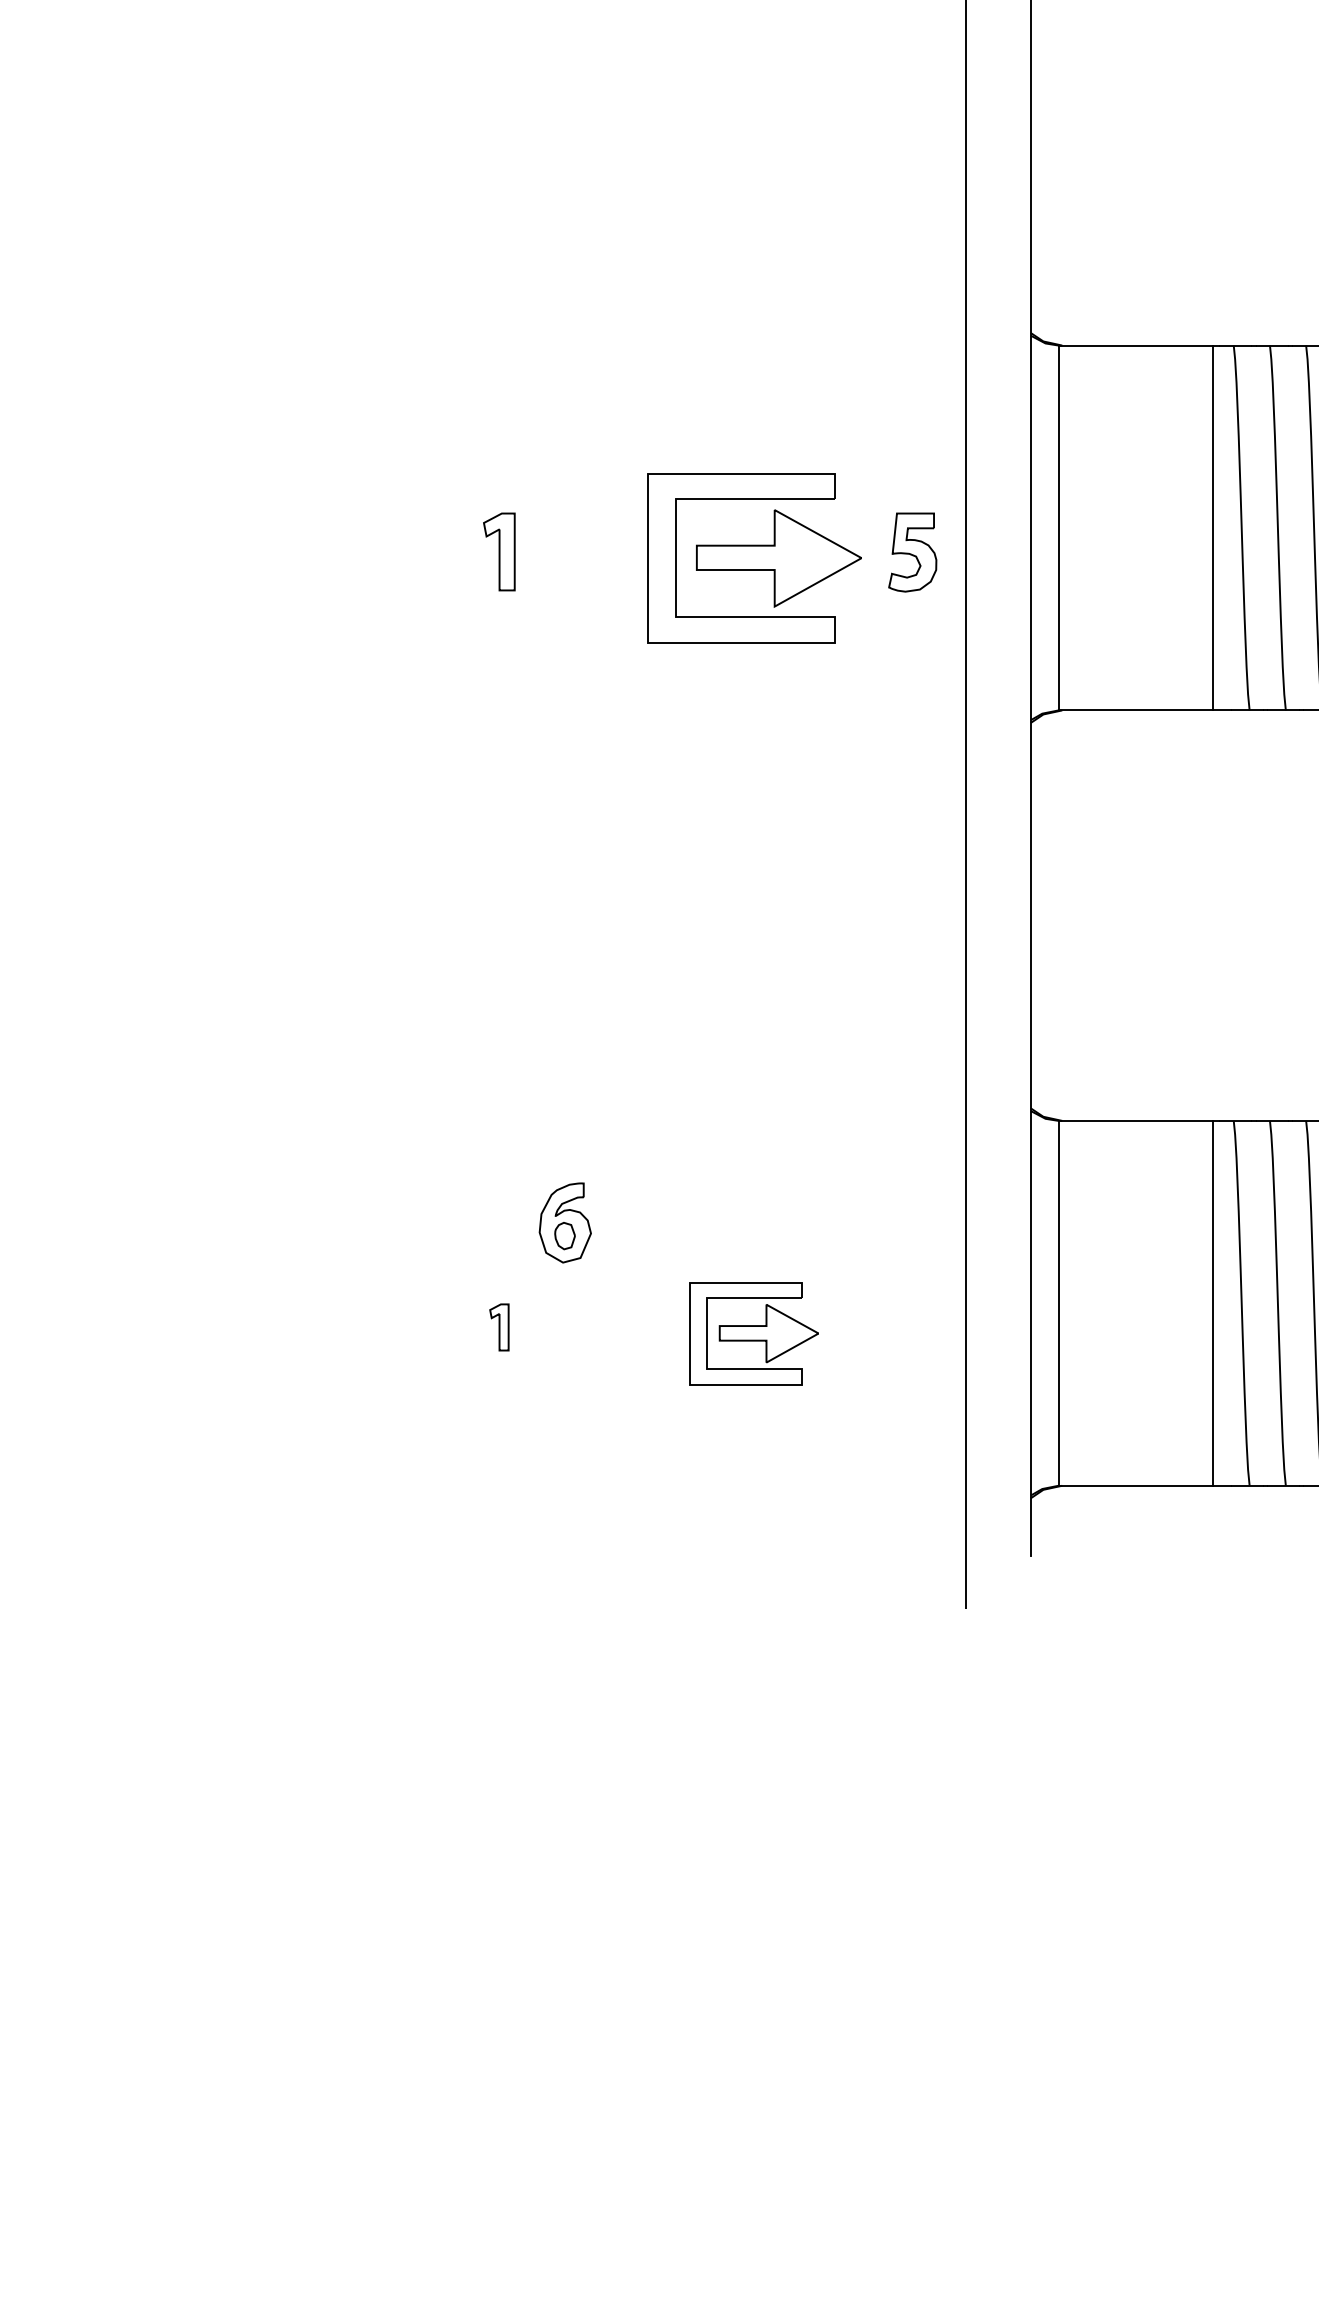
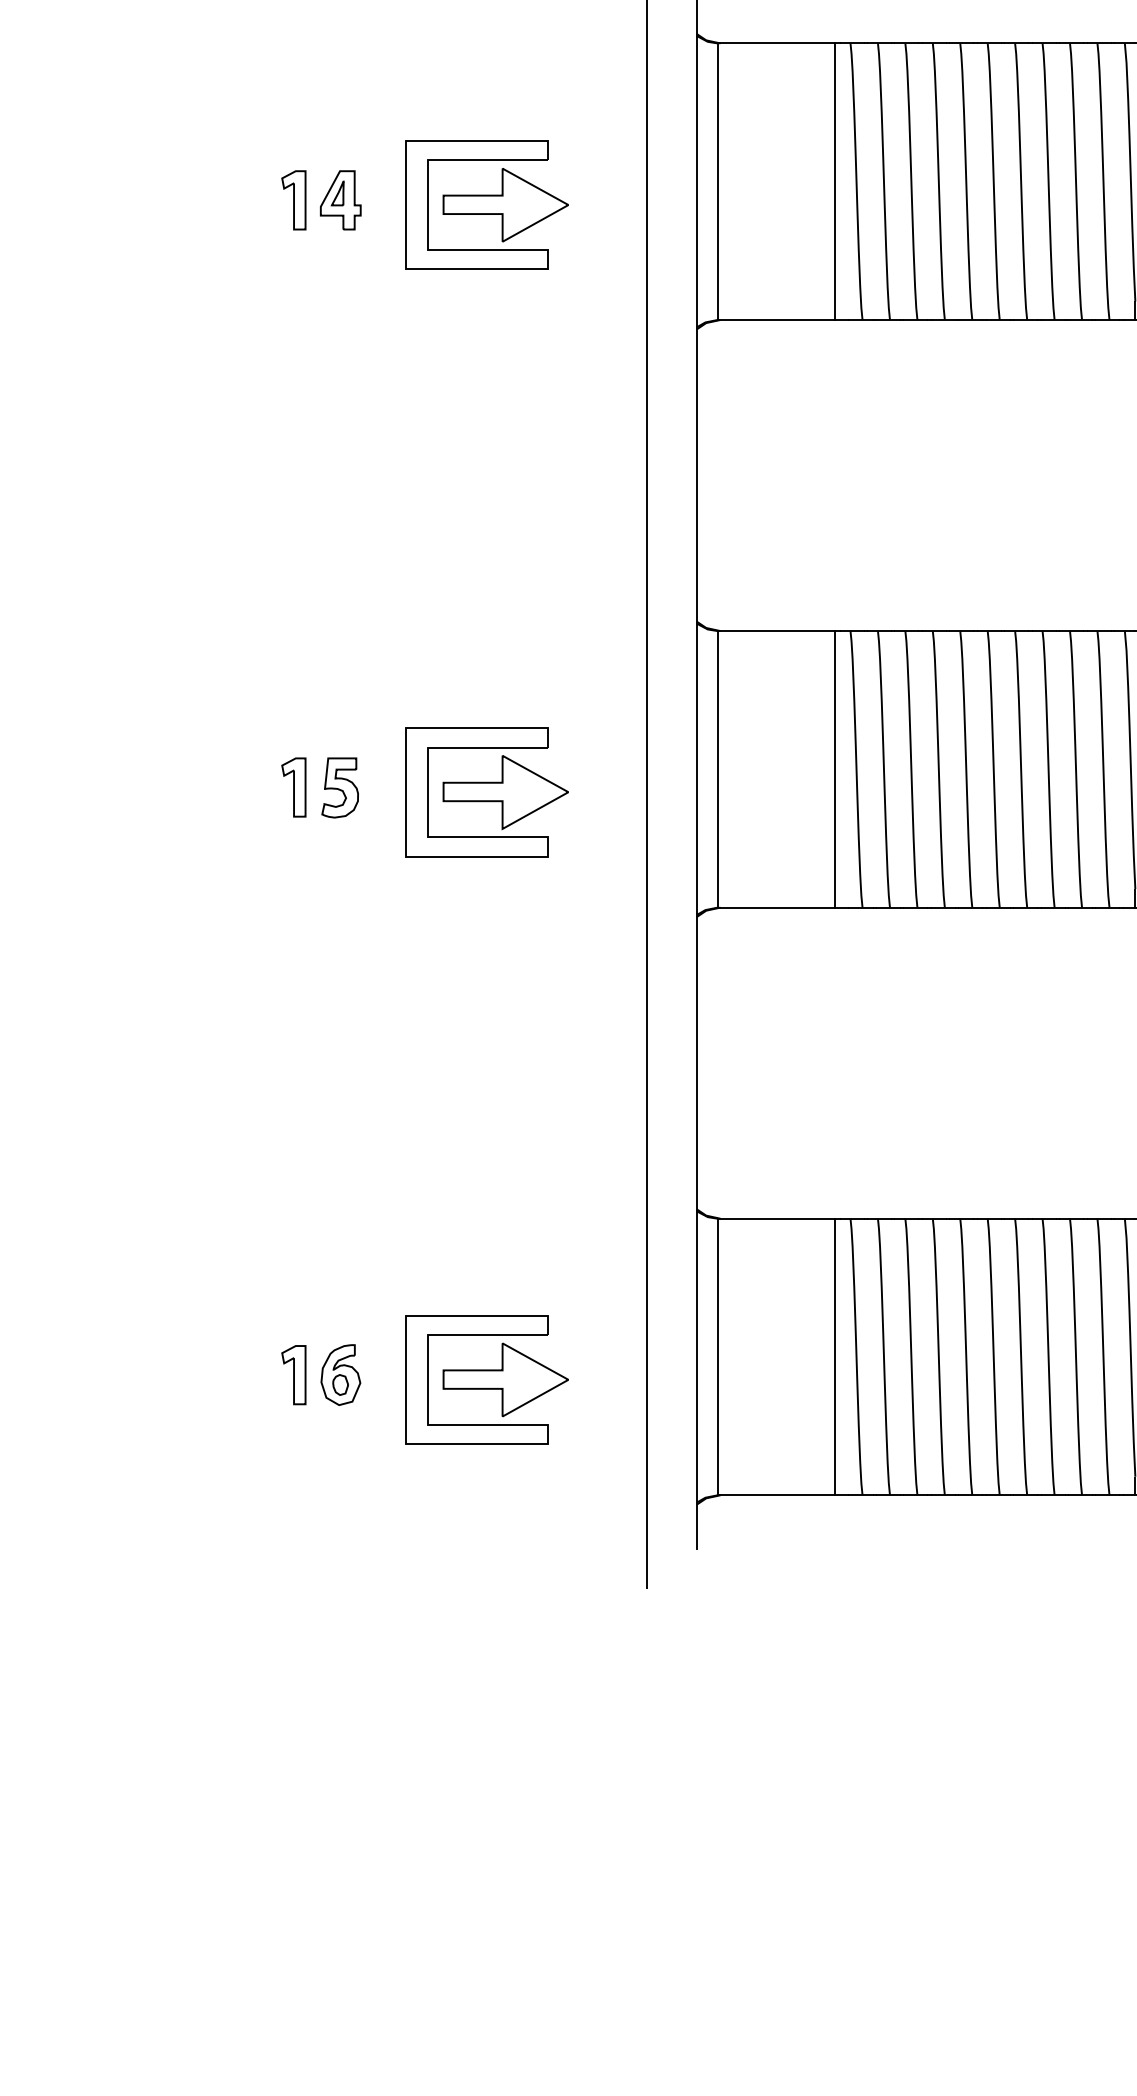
part: (911, 551) -> (339, 787), moved
part: (564, 1222) -> (340, 1374), moved
part: (498, 1327) -> (293, 1375), size x1.67
part: (753, 1333) -> (486, 1379), size x1.67

